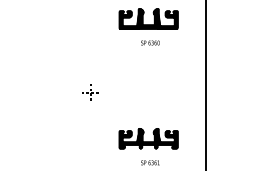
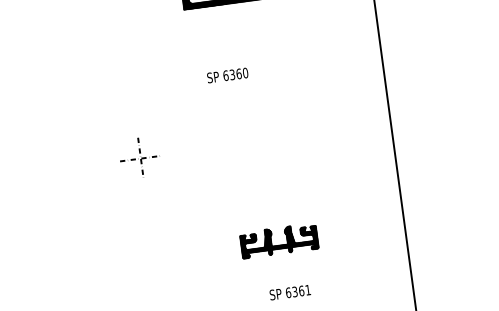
text: (150, 42) -> (227, 74), moved
part: (148, 138) -> (278, 240), size x0.6

